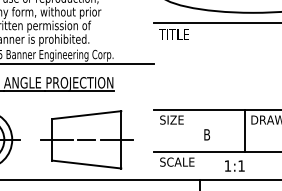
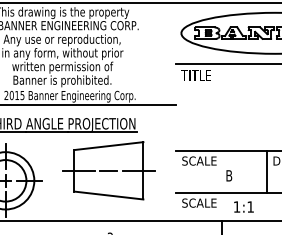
text: (180, 119) -> (202, 160), SIZE -> SCALE
part: (86, 139) -> (108, 170), moved
text: (234, 165) -> (243, 206), moved

